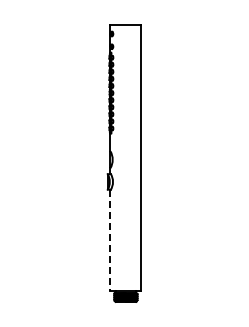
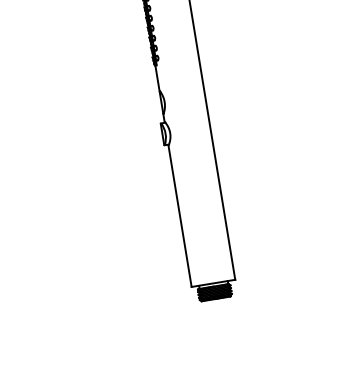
line: (110, 241) -> (180, 217), dashed -> solid

